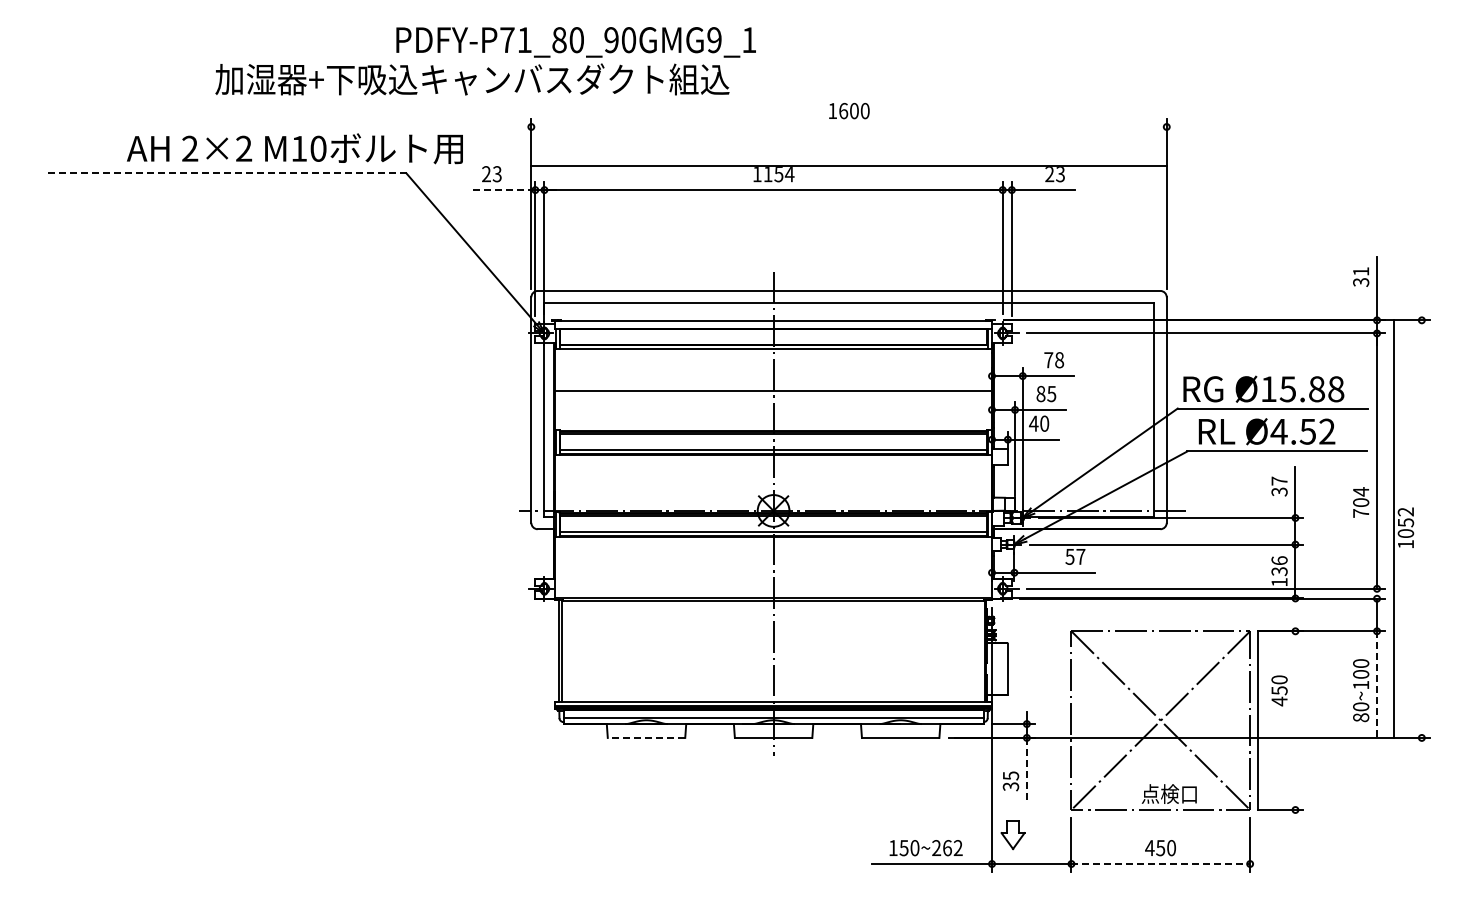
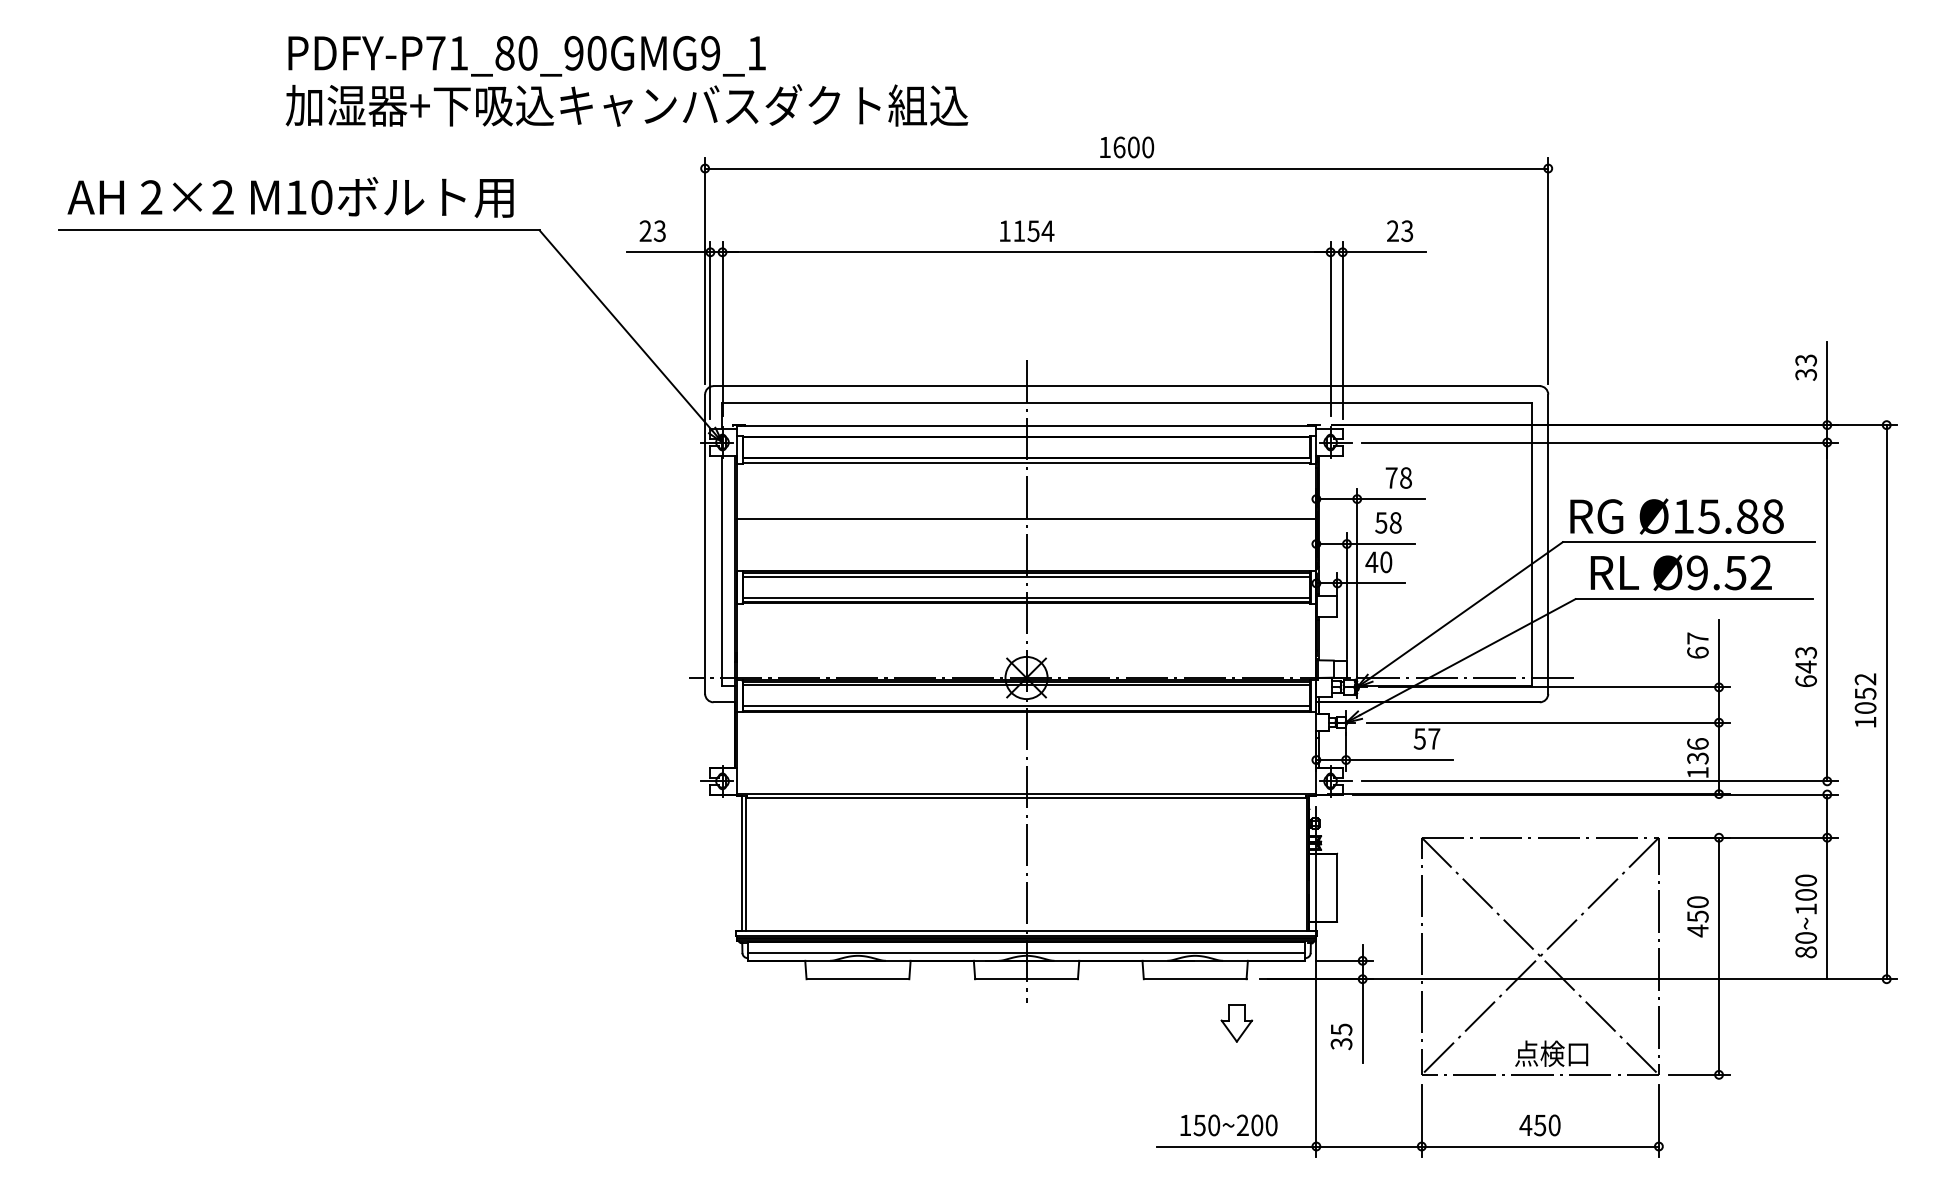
text: (575, 42) -> (526, 56), moved
text: (294, 148) -> (290, 197), moved
line: (848, 165) -> (1125, 167), moved
line: (224, 173) -> (297, 230), dashed -> solid
line: (503, 190) -> (668, 252), dashed -> solid
text: (1361, 271) -> (1806, 360), 31 -> 33
text: (1046, 393) -> (1388, 522), 85 -> 58
text: (1278, 431) -> (1696, 572), Ø4.52 -> Ø9.52
text: (1279, 491) -> (1697, 652), 37 -> 67
text: (1361, 502) -> (1806, 666), 704 -> 643
line: (1393, 528) -> (1886, 701), moved
line: (1377, 685) -> (1827, 909), dashed -> solid
line: (1258, 720) -> (1719, 956), moved
line: (646, 737) -> (857, 978), dashed -> solid
line: (1026, 769) -> (1362, 1021), dashed -> solid
part: (1012, 835) -> (1236, 1023), moved
text: (952, 848) -> (1263, 1125), 150~262 -> 150~200
line: (1161, 864) -> (1541, 1147), dashed -> solid

